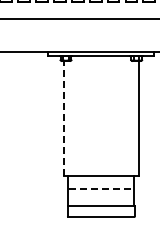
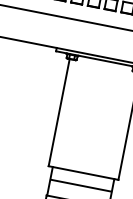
line: (63, 117) -> (58, 111), dashed -> solid
line: (101, 189) -> (81, 185), dashed -> solid

